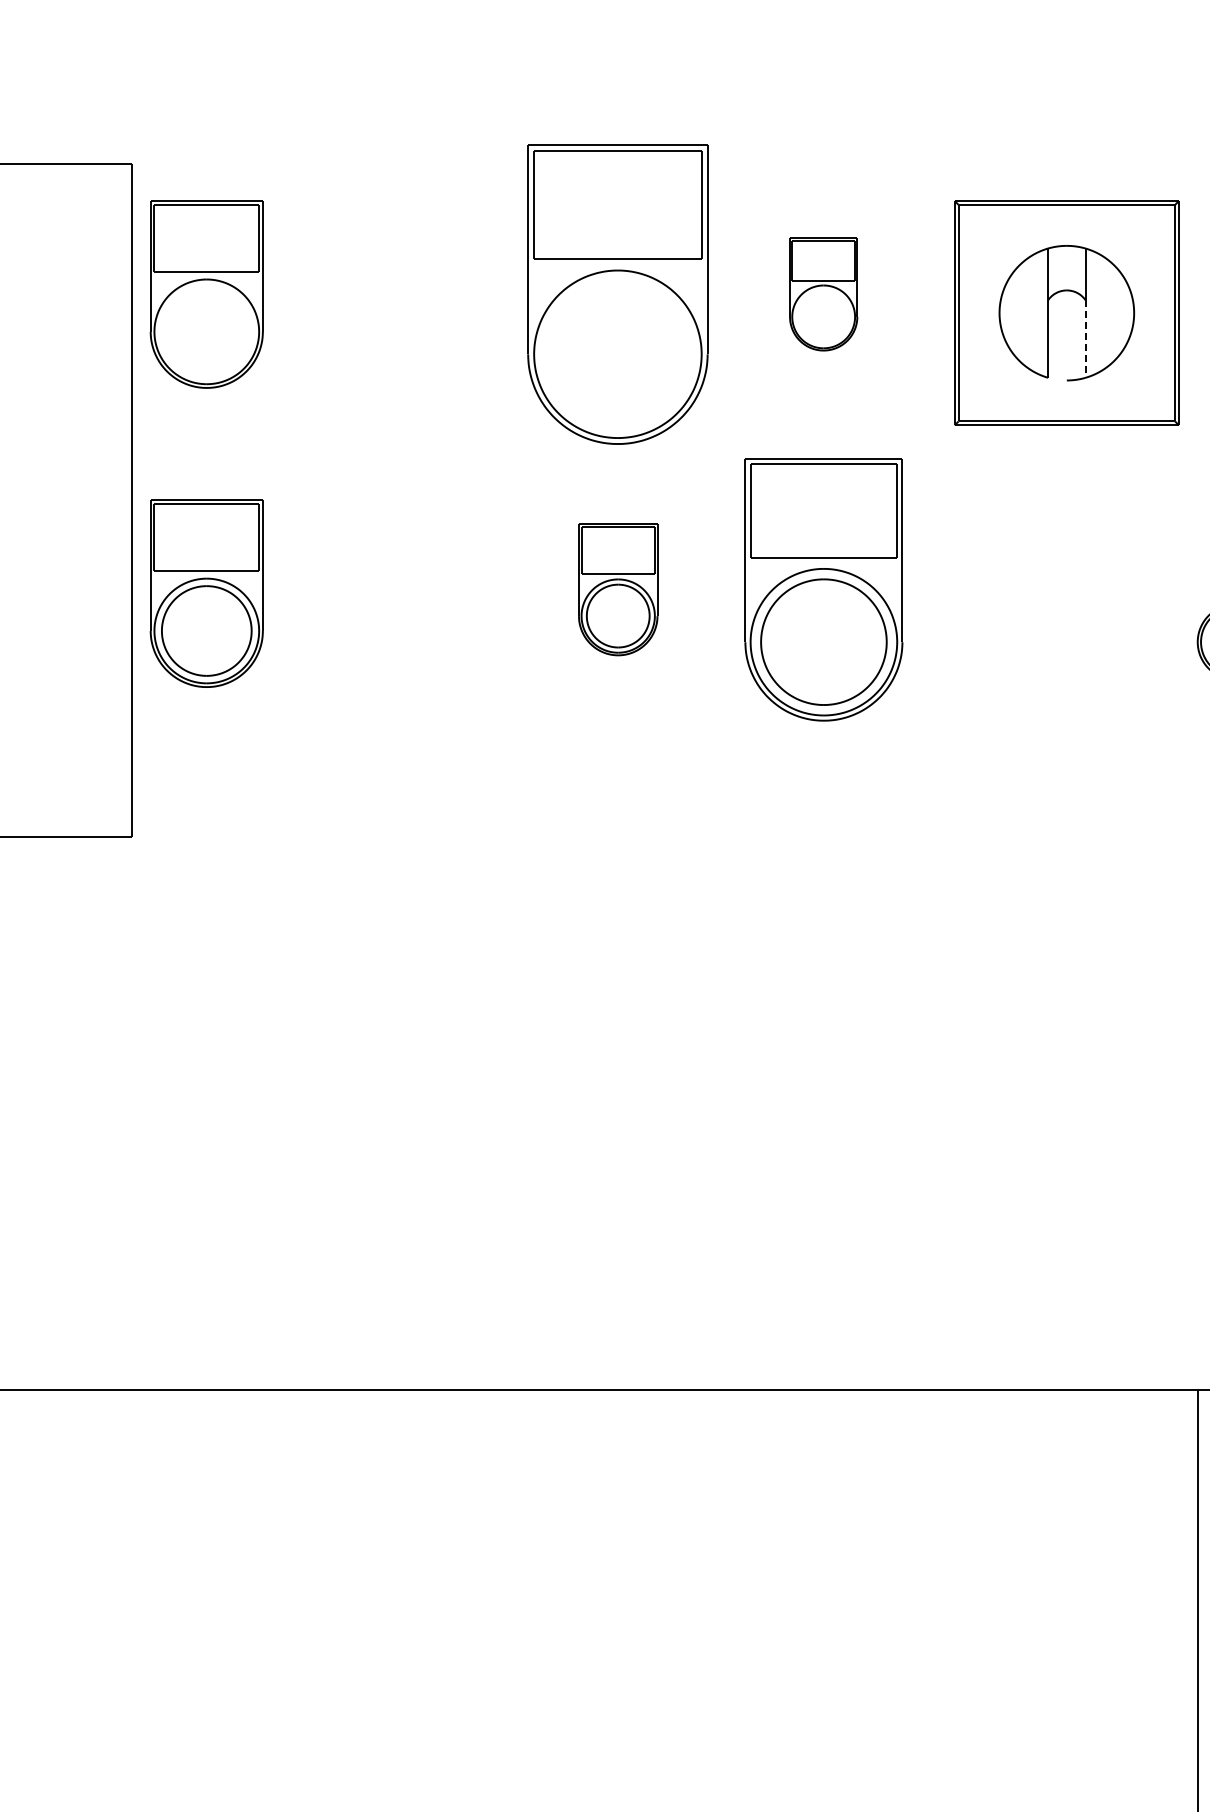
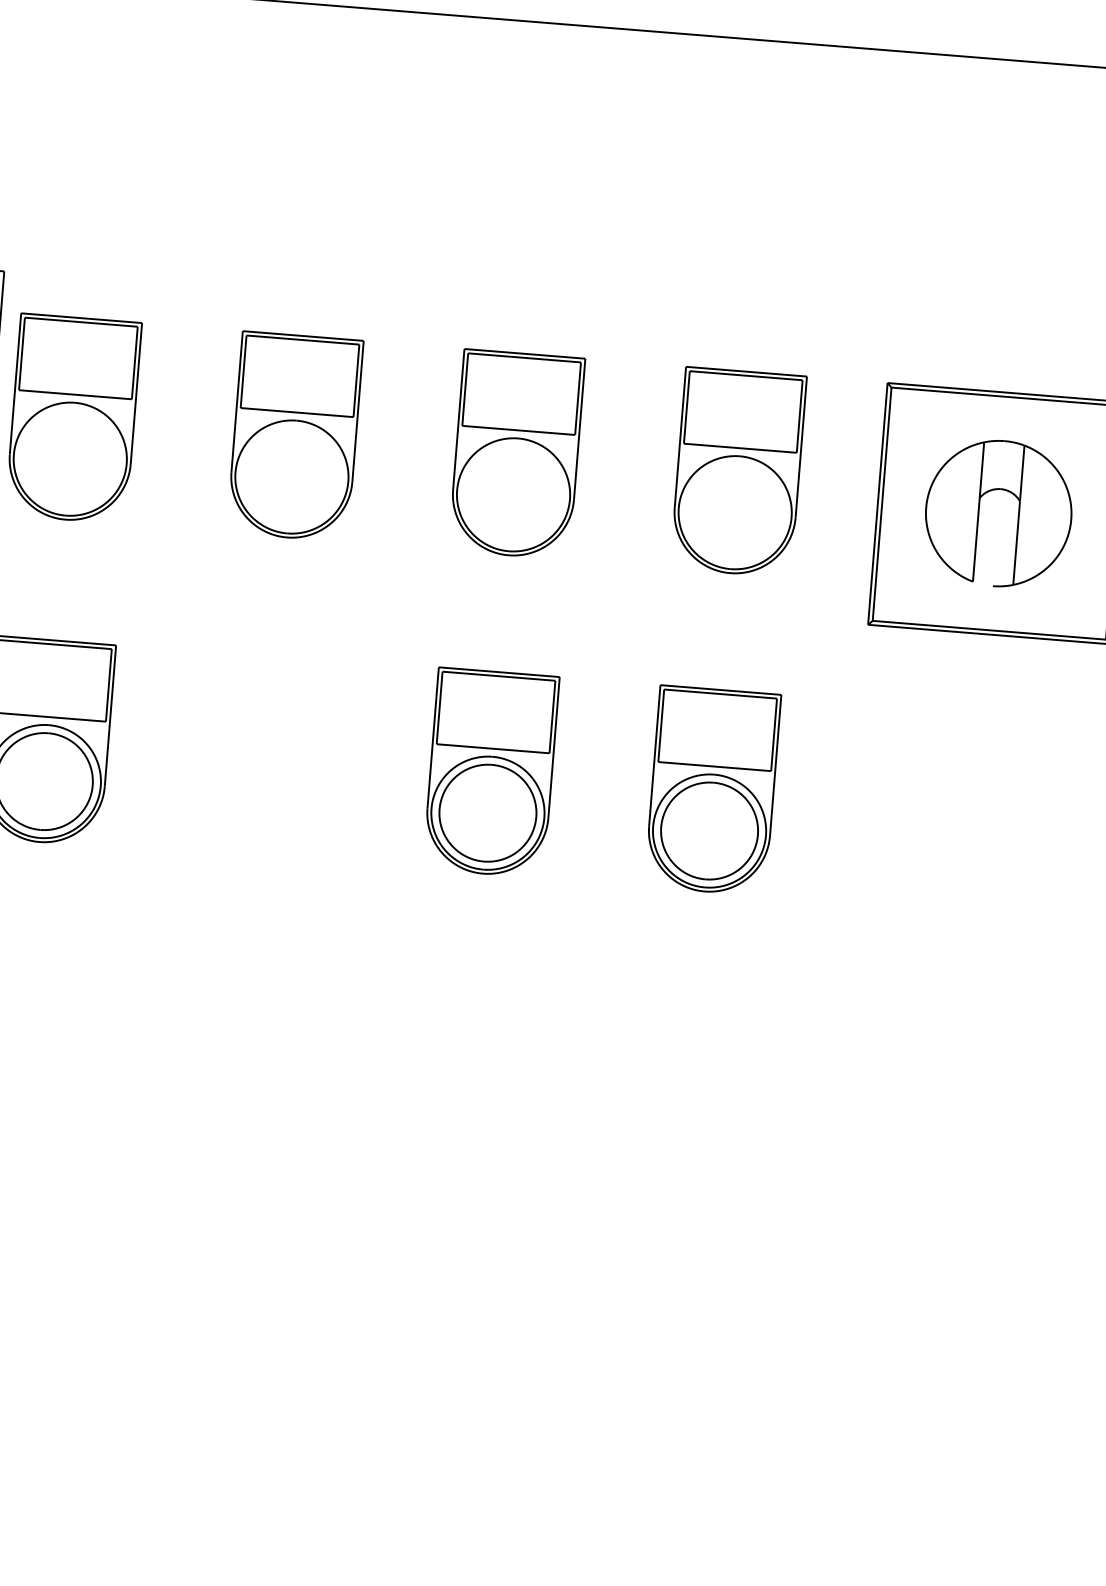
part: (412, 294) -> (295, 436), added
part: (618, 294) -> (517, 454), size x0.62
part: (823, 294) -> (738, 472), size x1.67
line: (1085, 339) -> (1016, 543), dashed -> solid
part: (618, 589) -> (491, 772), size x1.43
part: (823, 589) -> (712, 790), size x0.71

